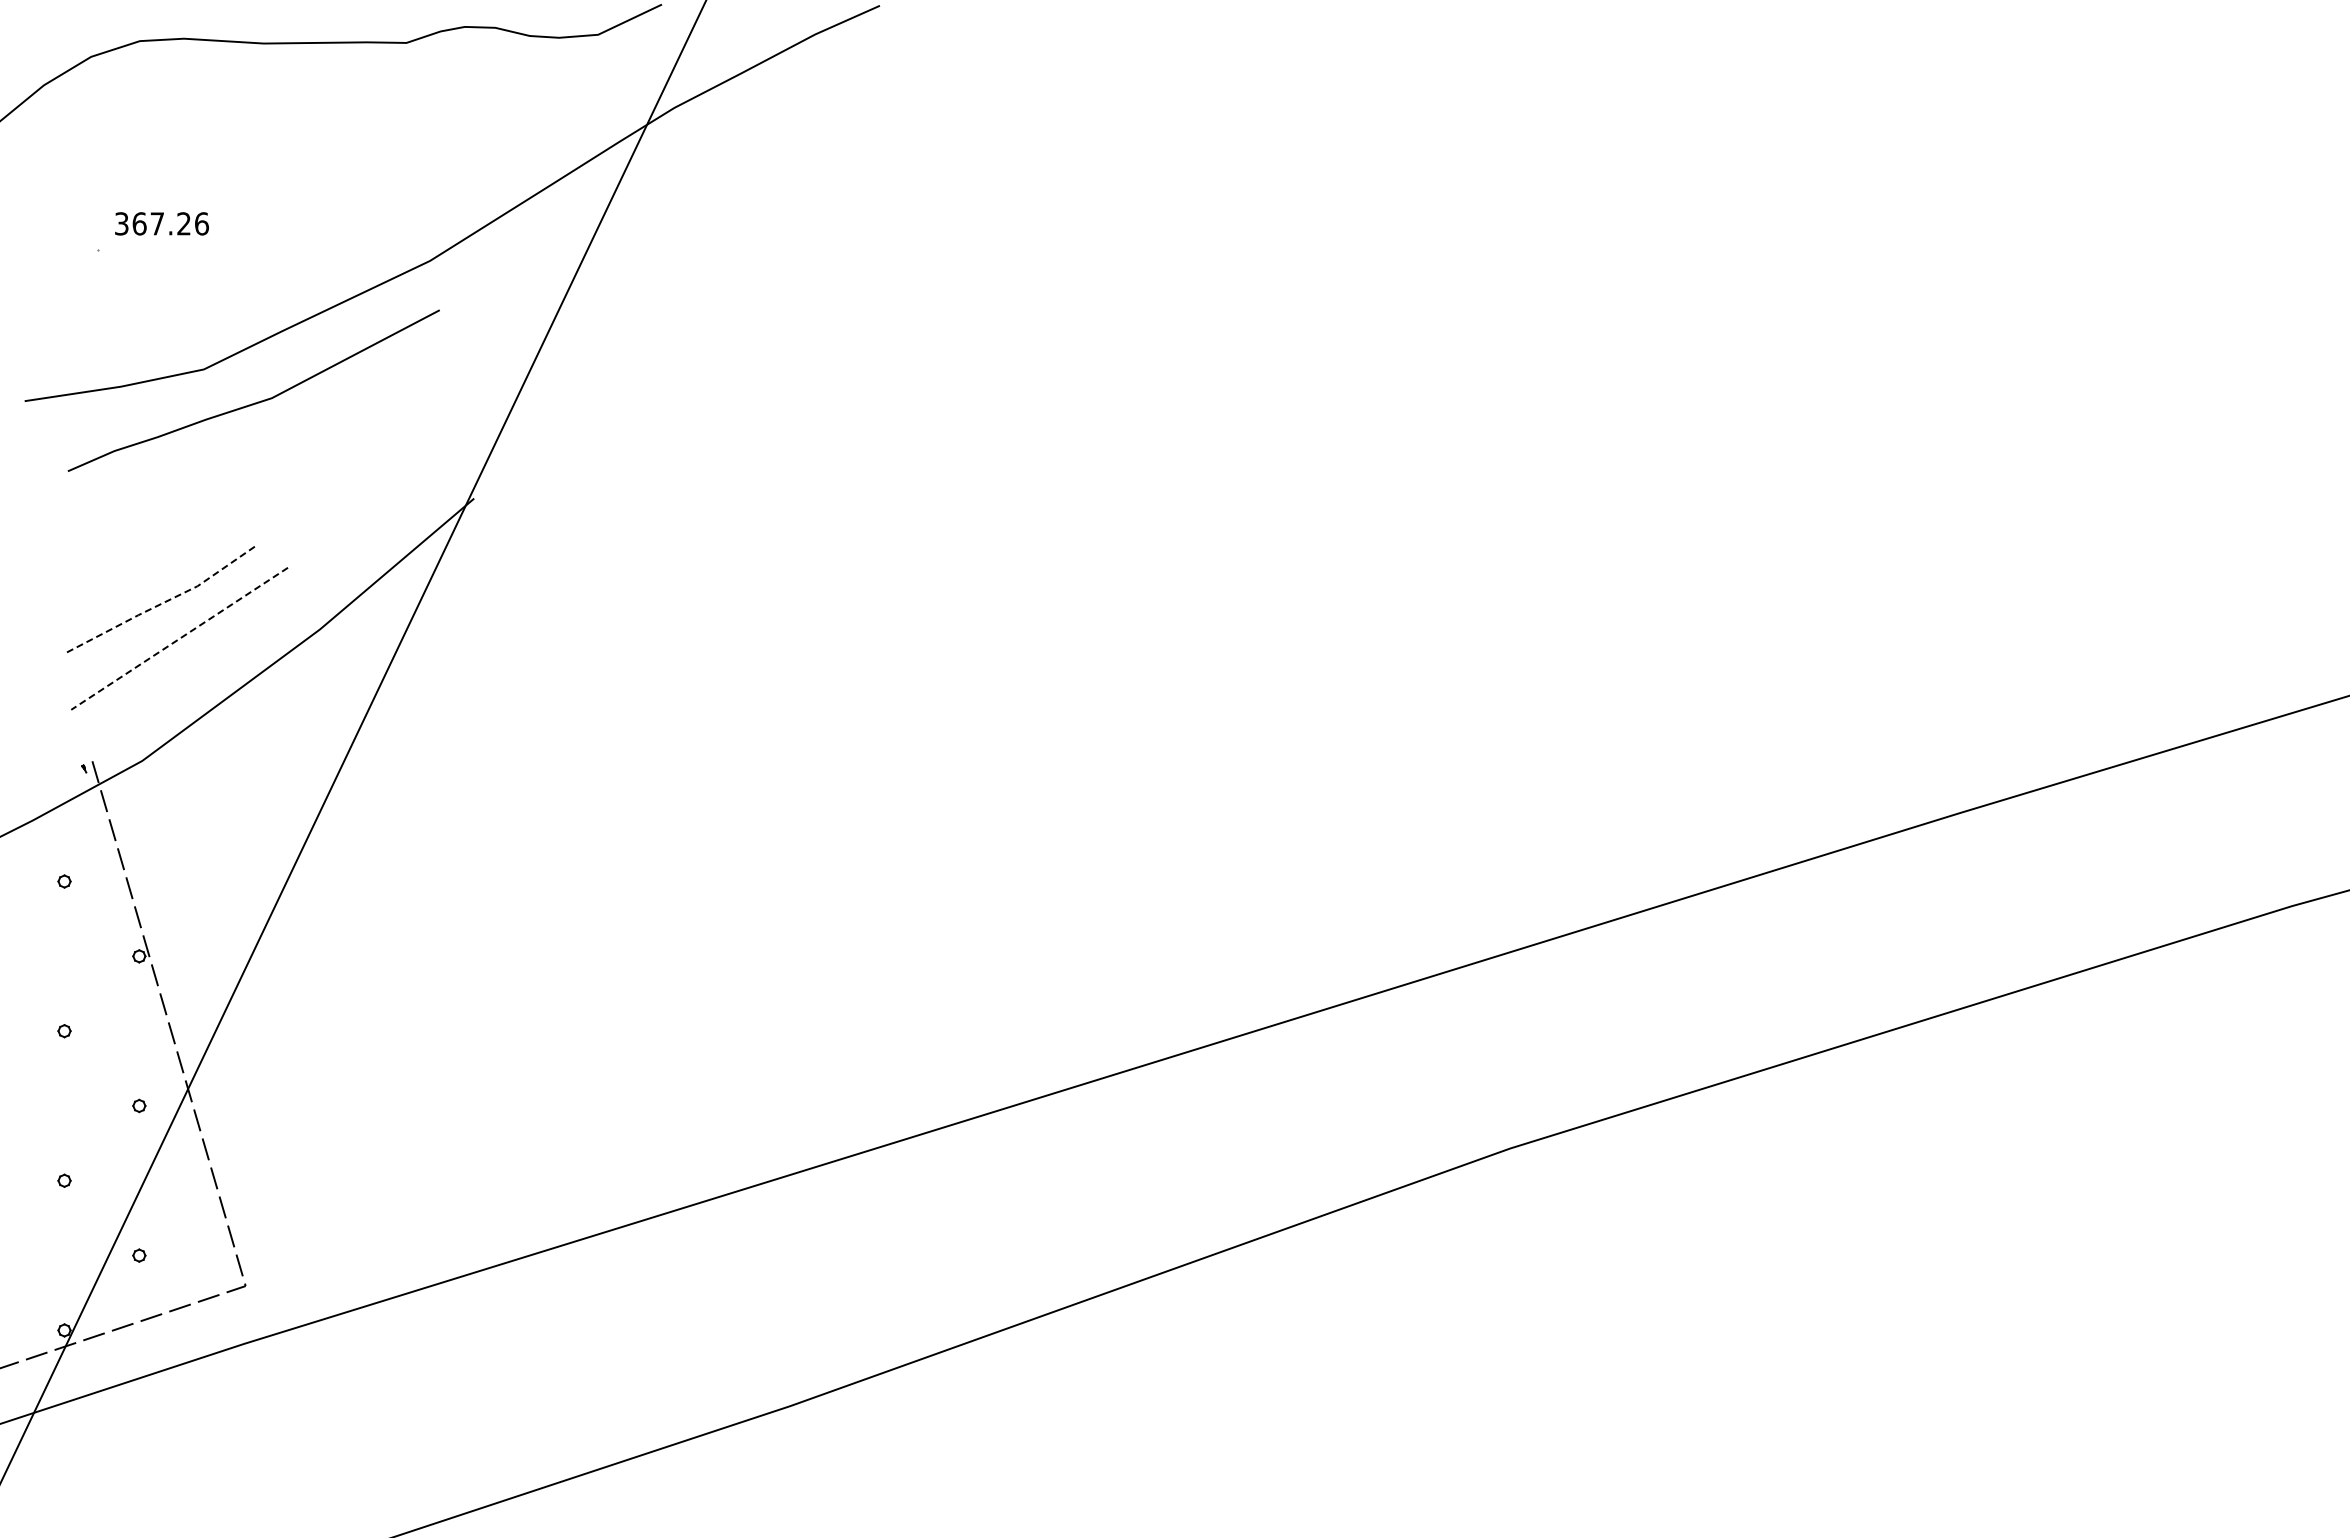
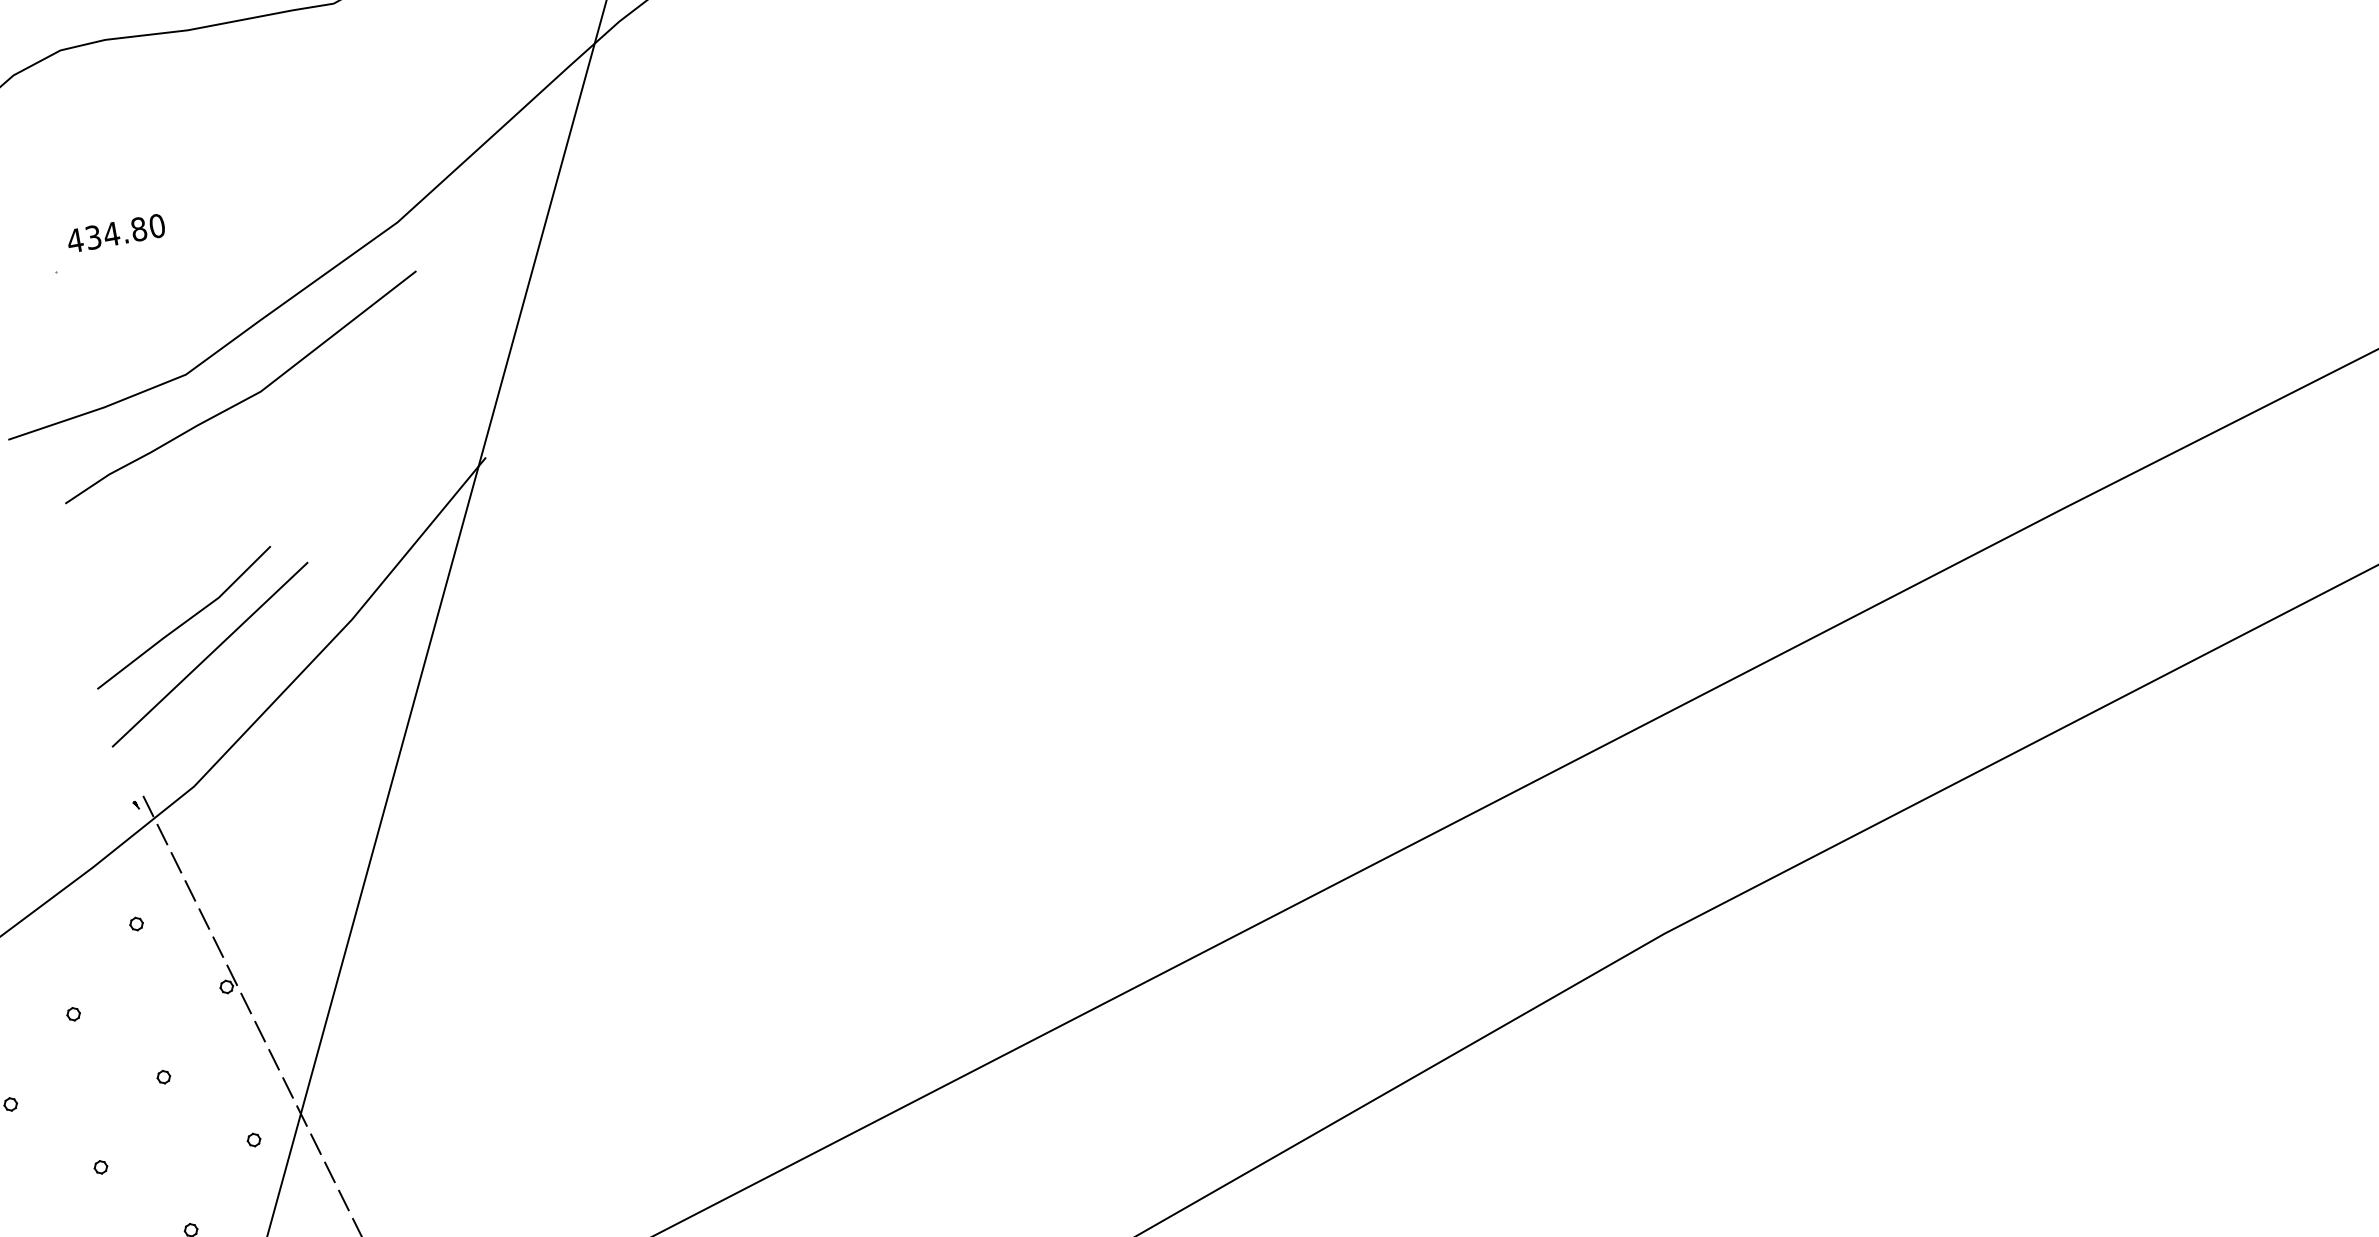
text: (161, 223) -> (115, 233), 367.26 -> 434.80
line: (163, 602) -> (187, 620), dashed -> solid
line: (179, 638) -> (209, 654), dashed -> solid

